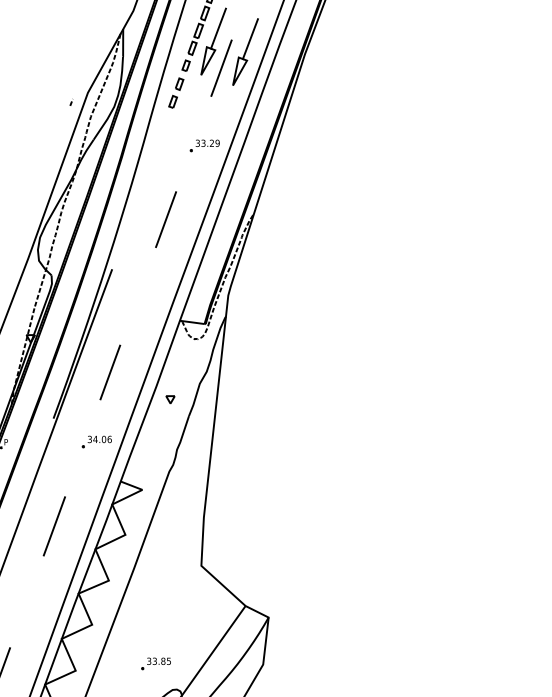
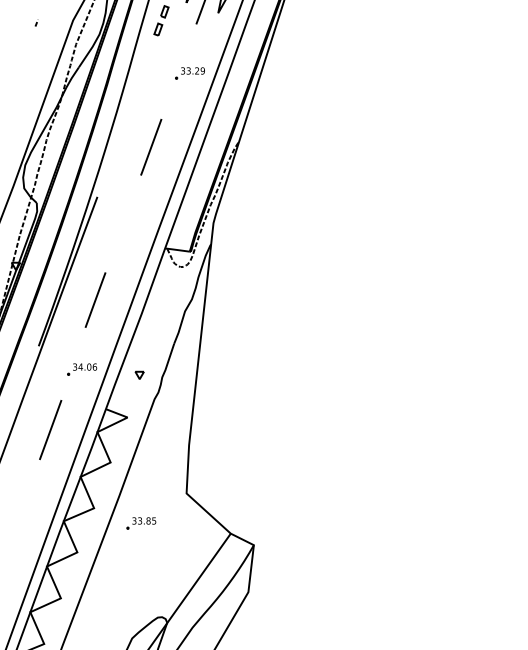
line: (71, 101) -> (36, 22), moved
part: (170, 399) -> (139, 375), moved
line: (53, 526) -> (49, 430), moved
part: (155, 663) -> (140, 523), moved

